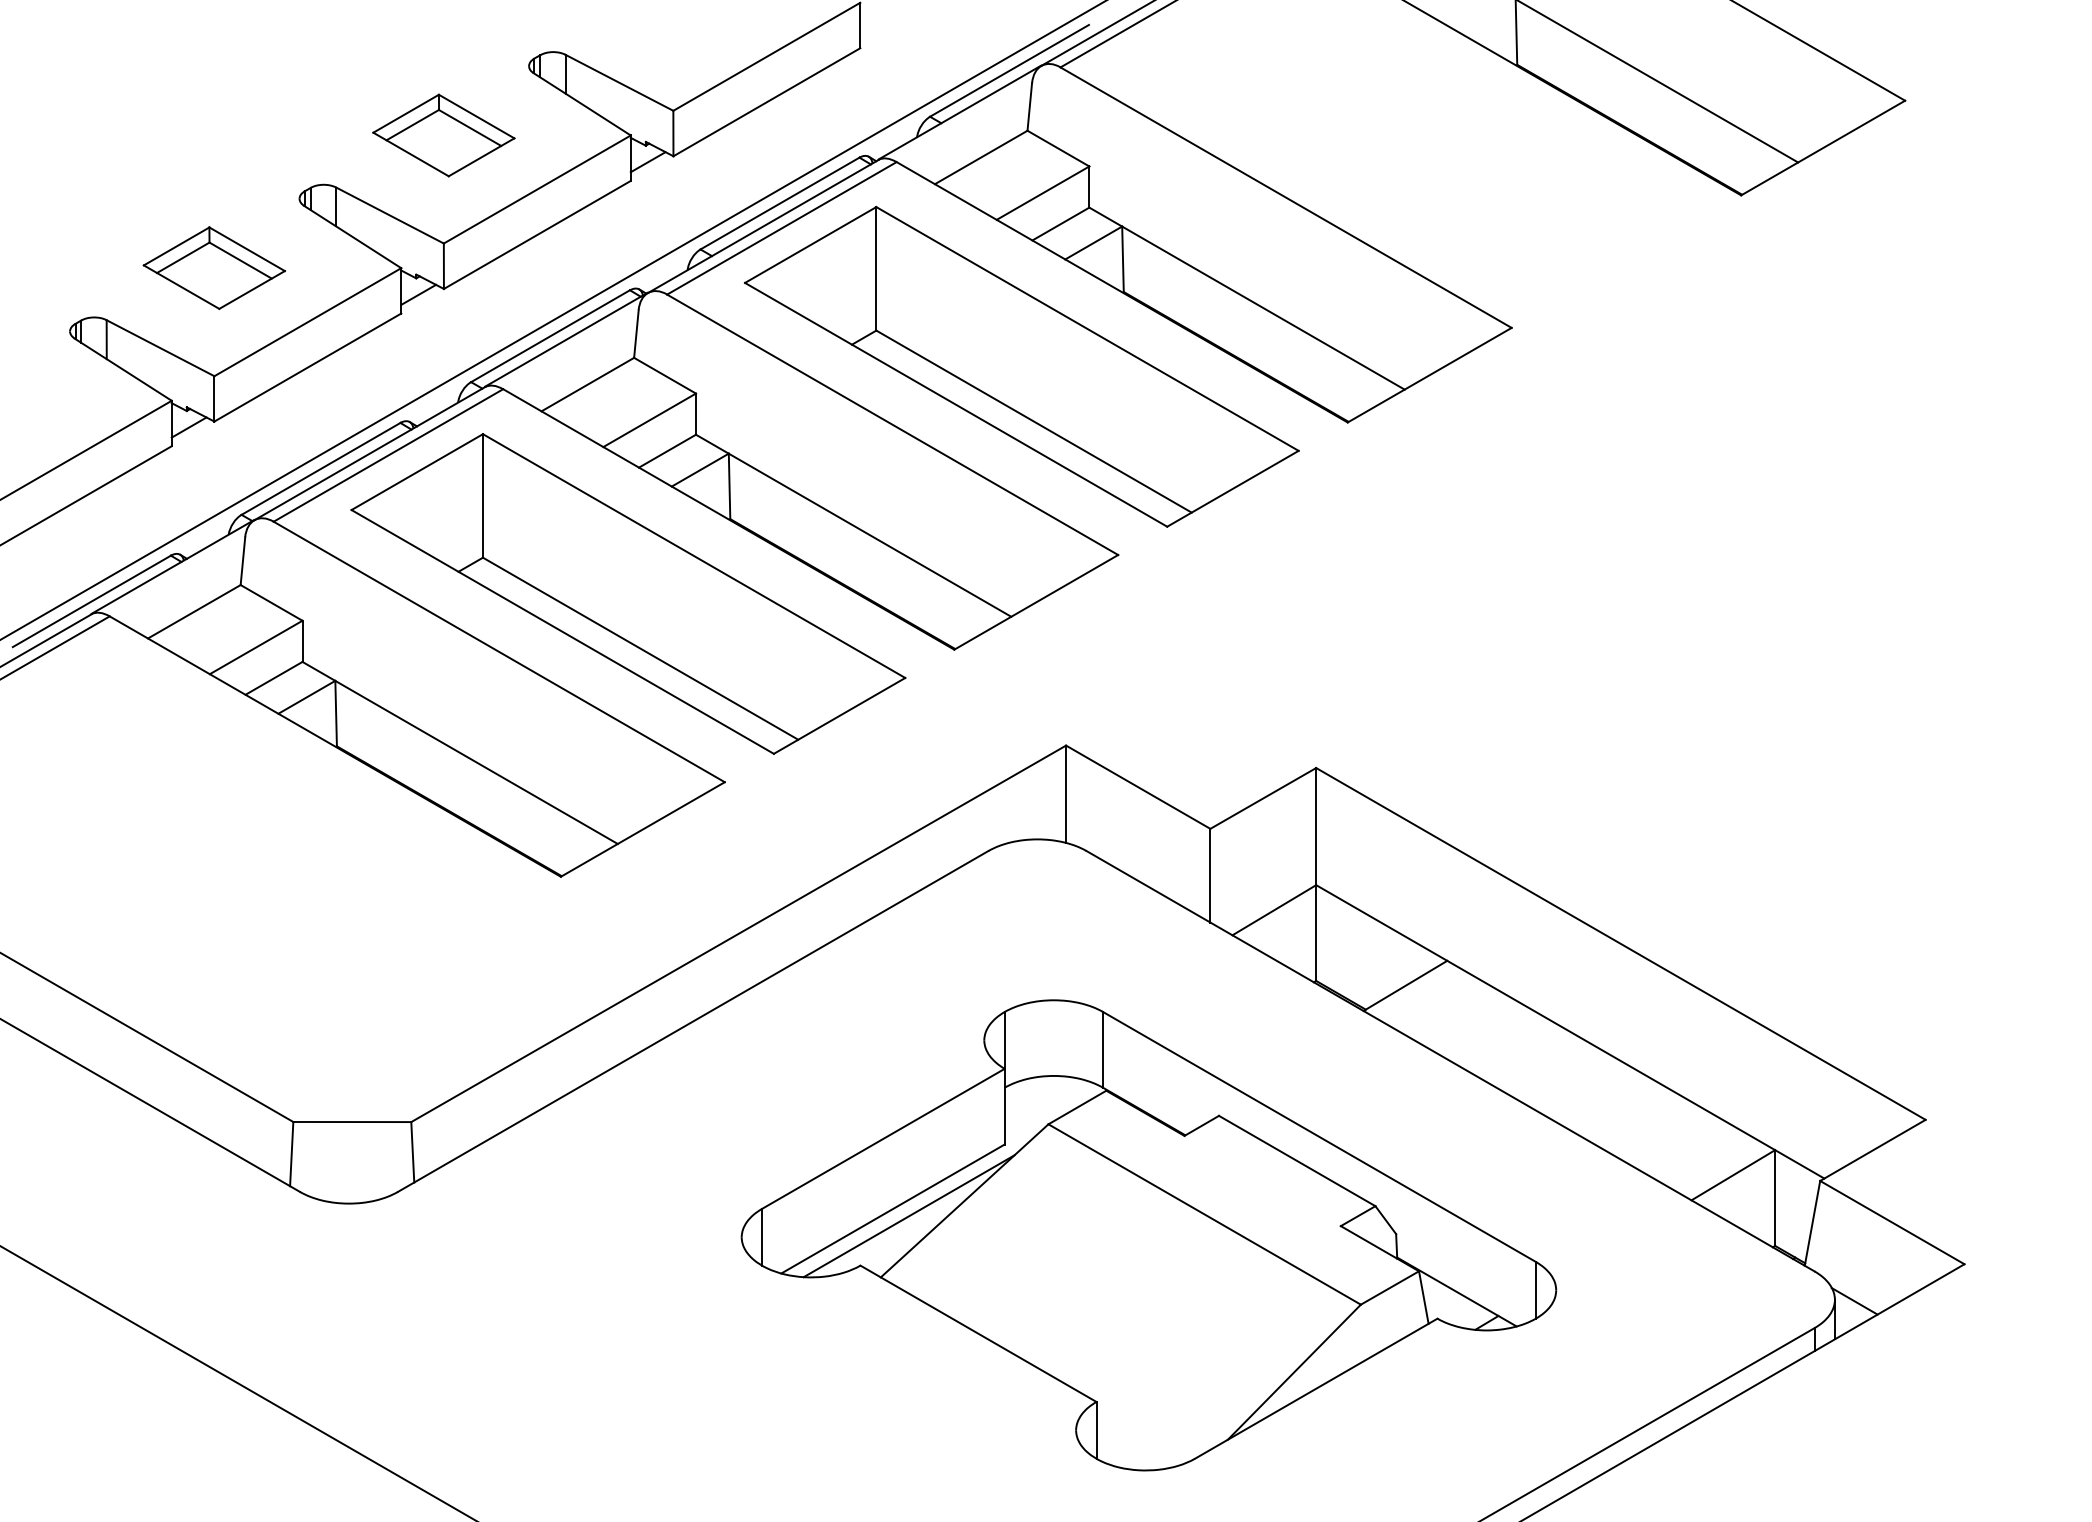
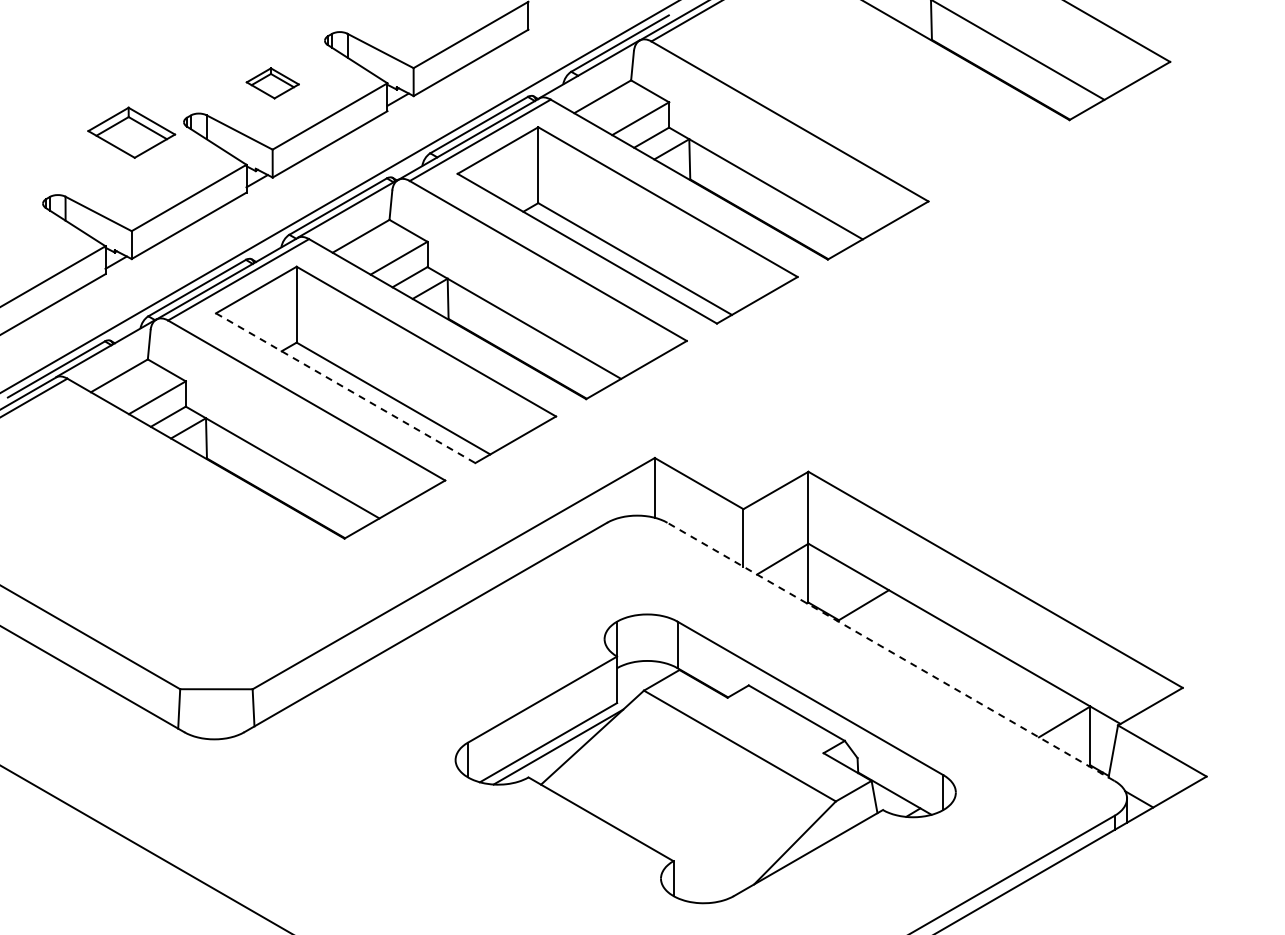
part: (443, 135) -> (272, 83), size x0.6
part: (214, 267) -> (131, 132), moved
line: (562, 632) -> (345, 388), solid -> dashed
line: (1449, 1060) -> (890, 651), solid -> dashed

